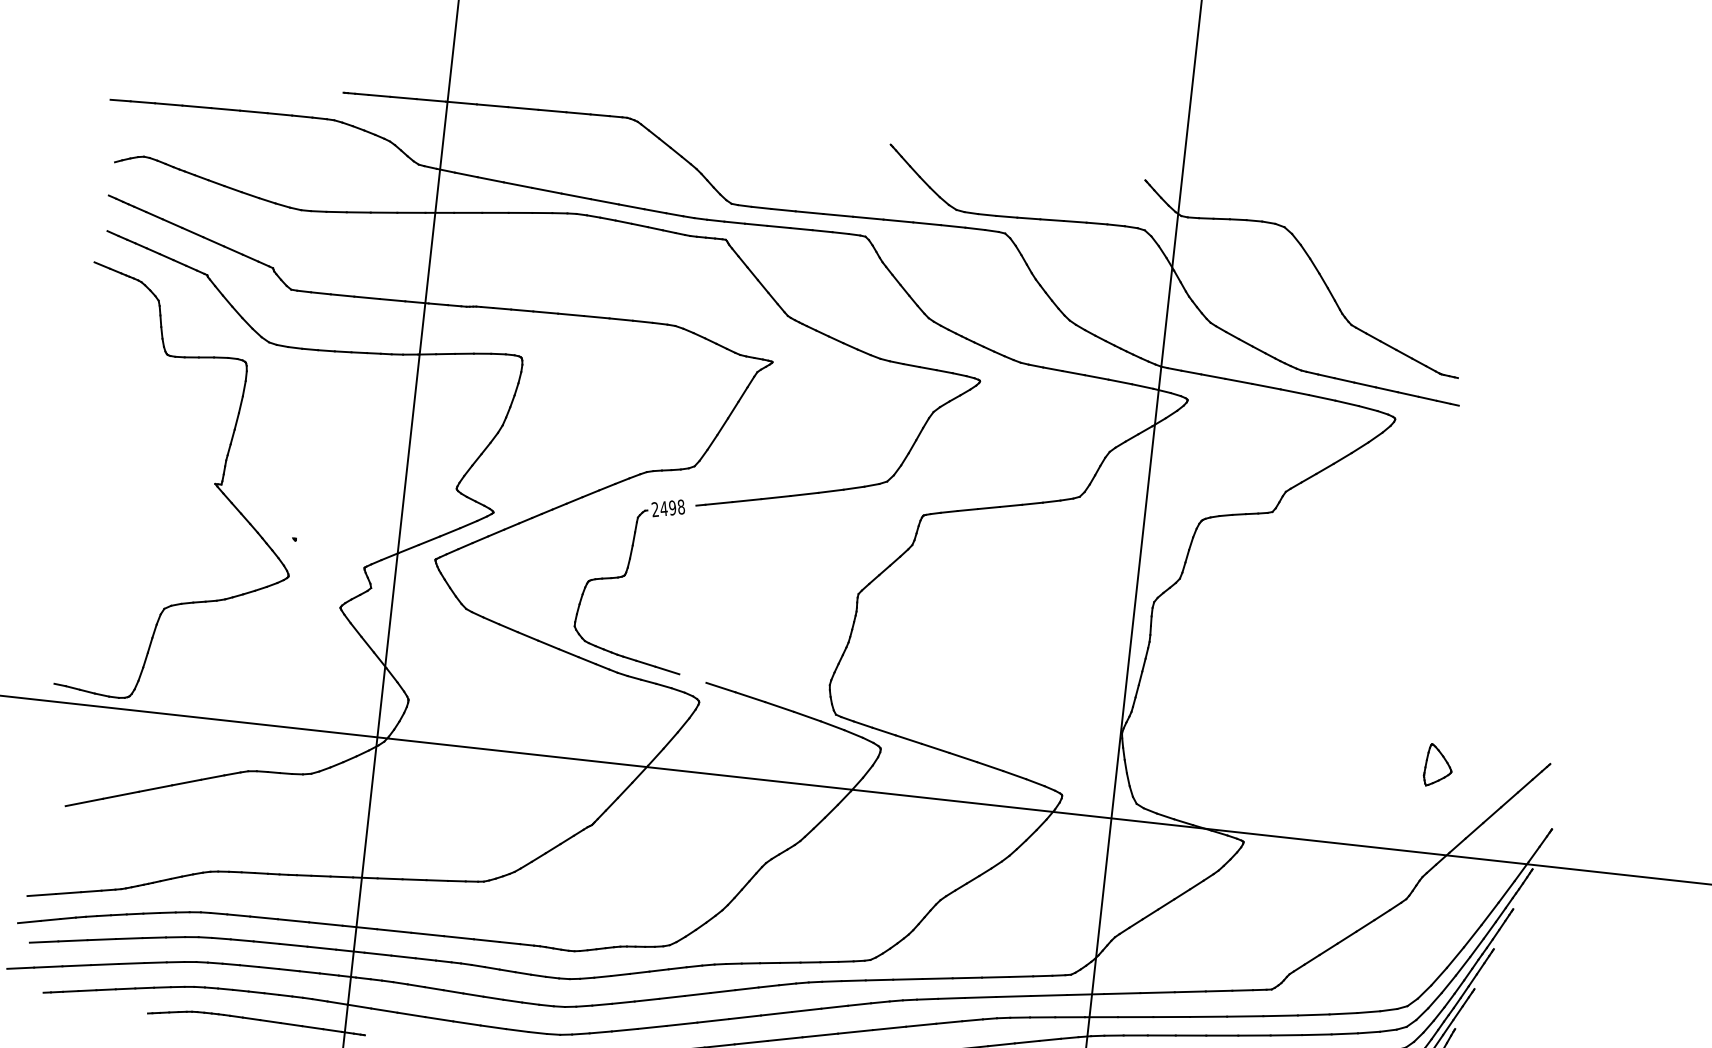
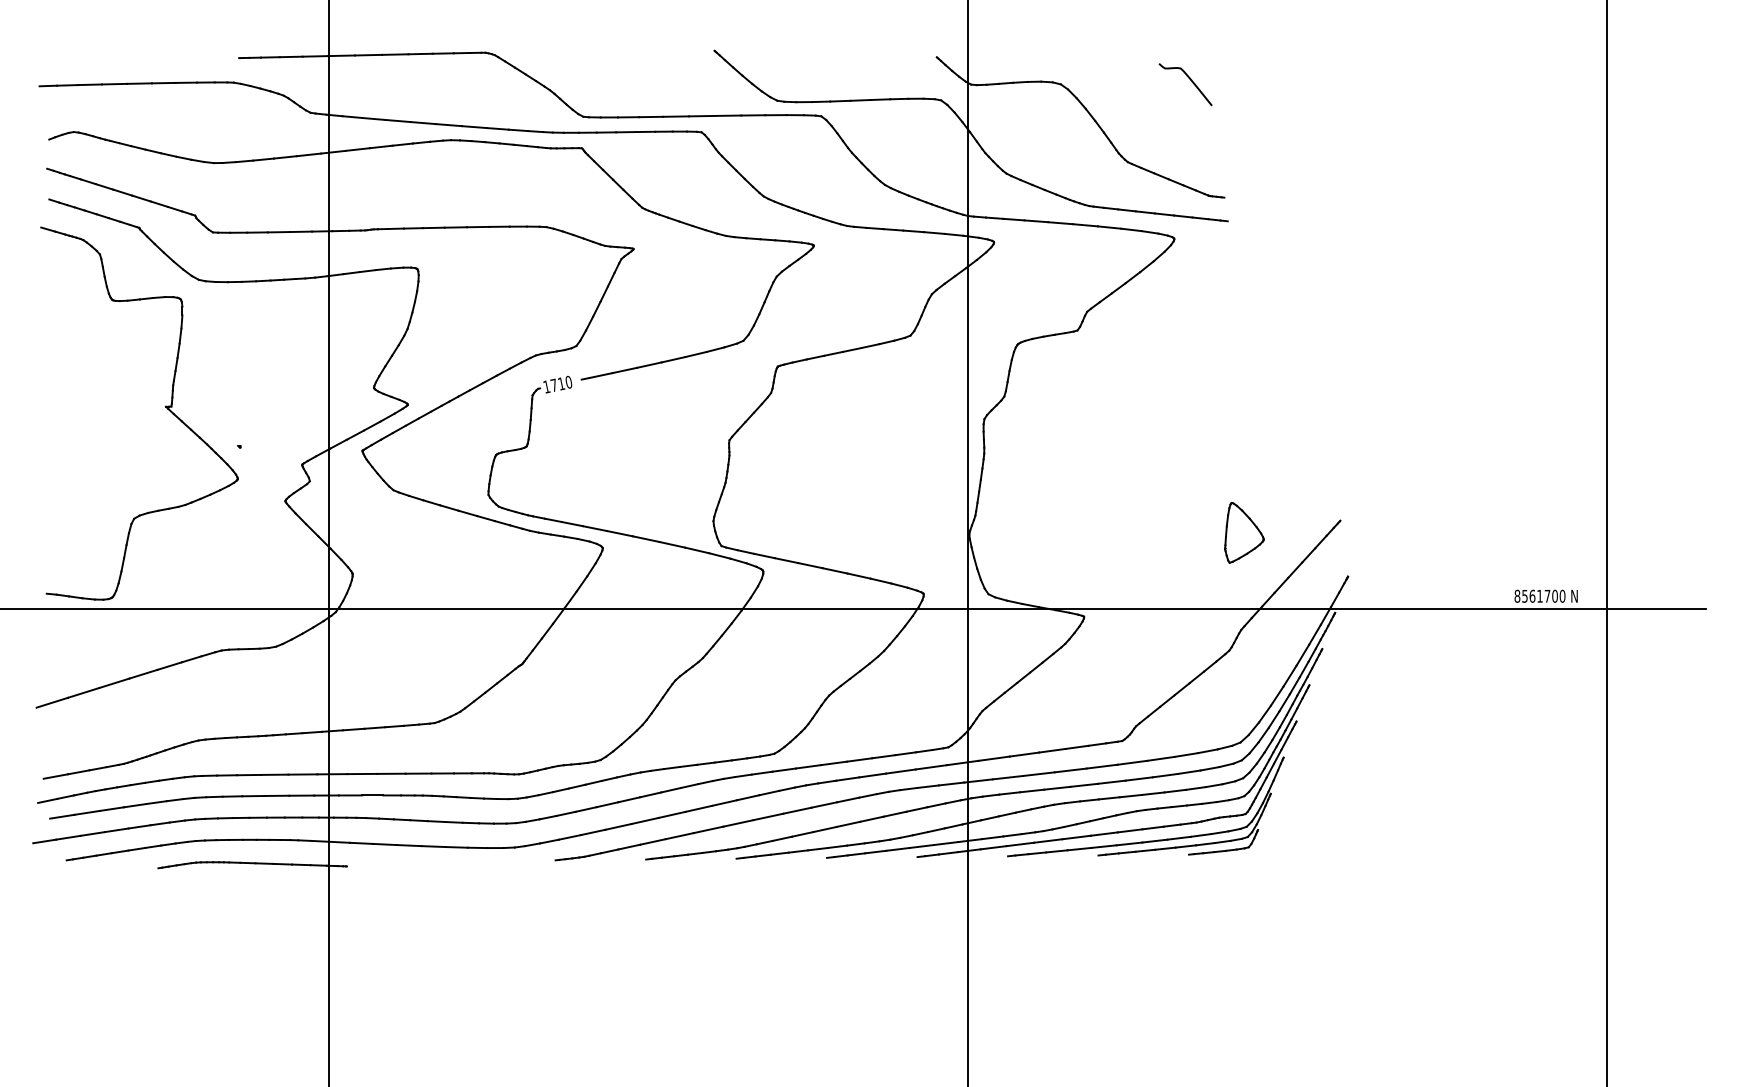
curve: (1434, 241) -> (1191, 82), added
text: (667, 508) -> (557, 384), 2498 -> 1710
line: (693, 678) -> (595, 528), added
part: (1438, 765) -> (1244, 532), size x1.67
line: (46, 809) -> (51, 702), added

